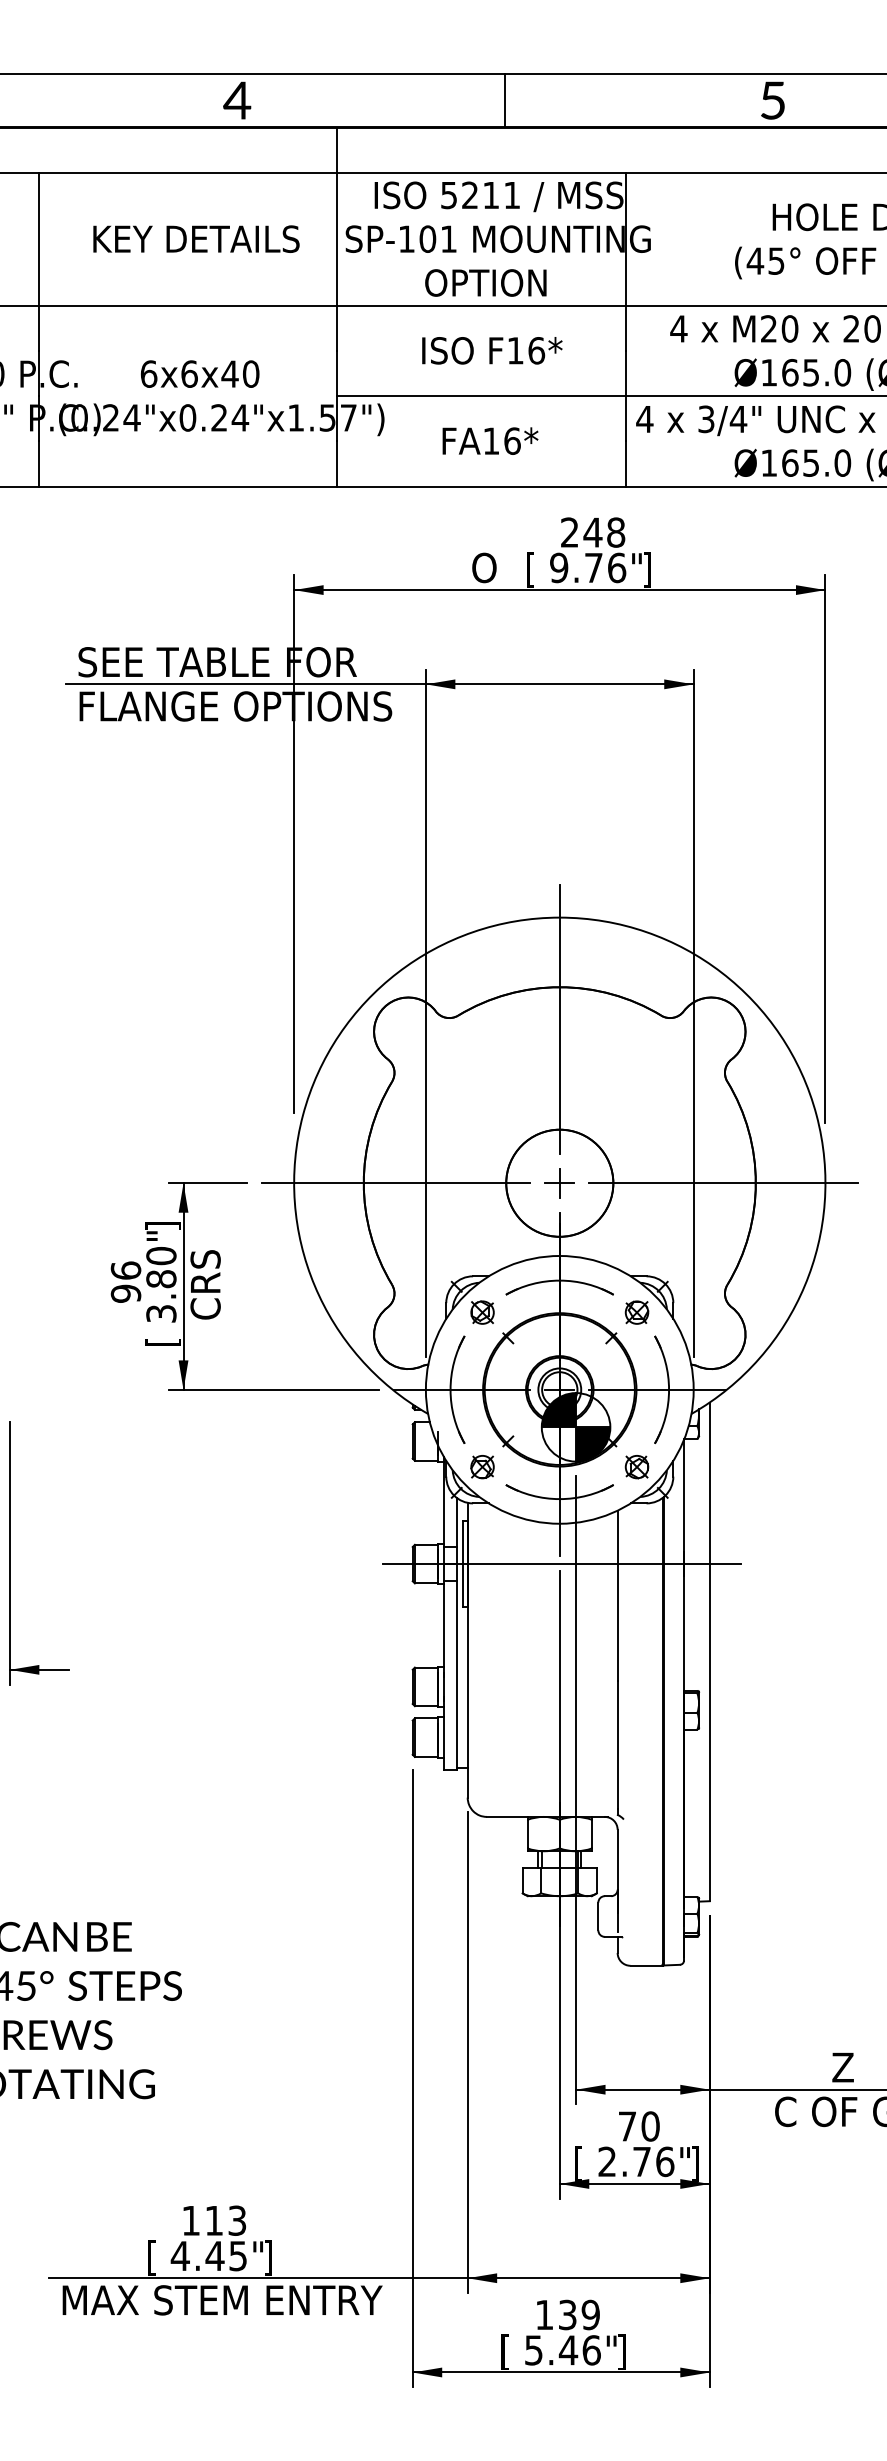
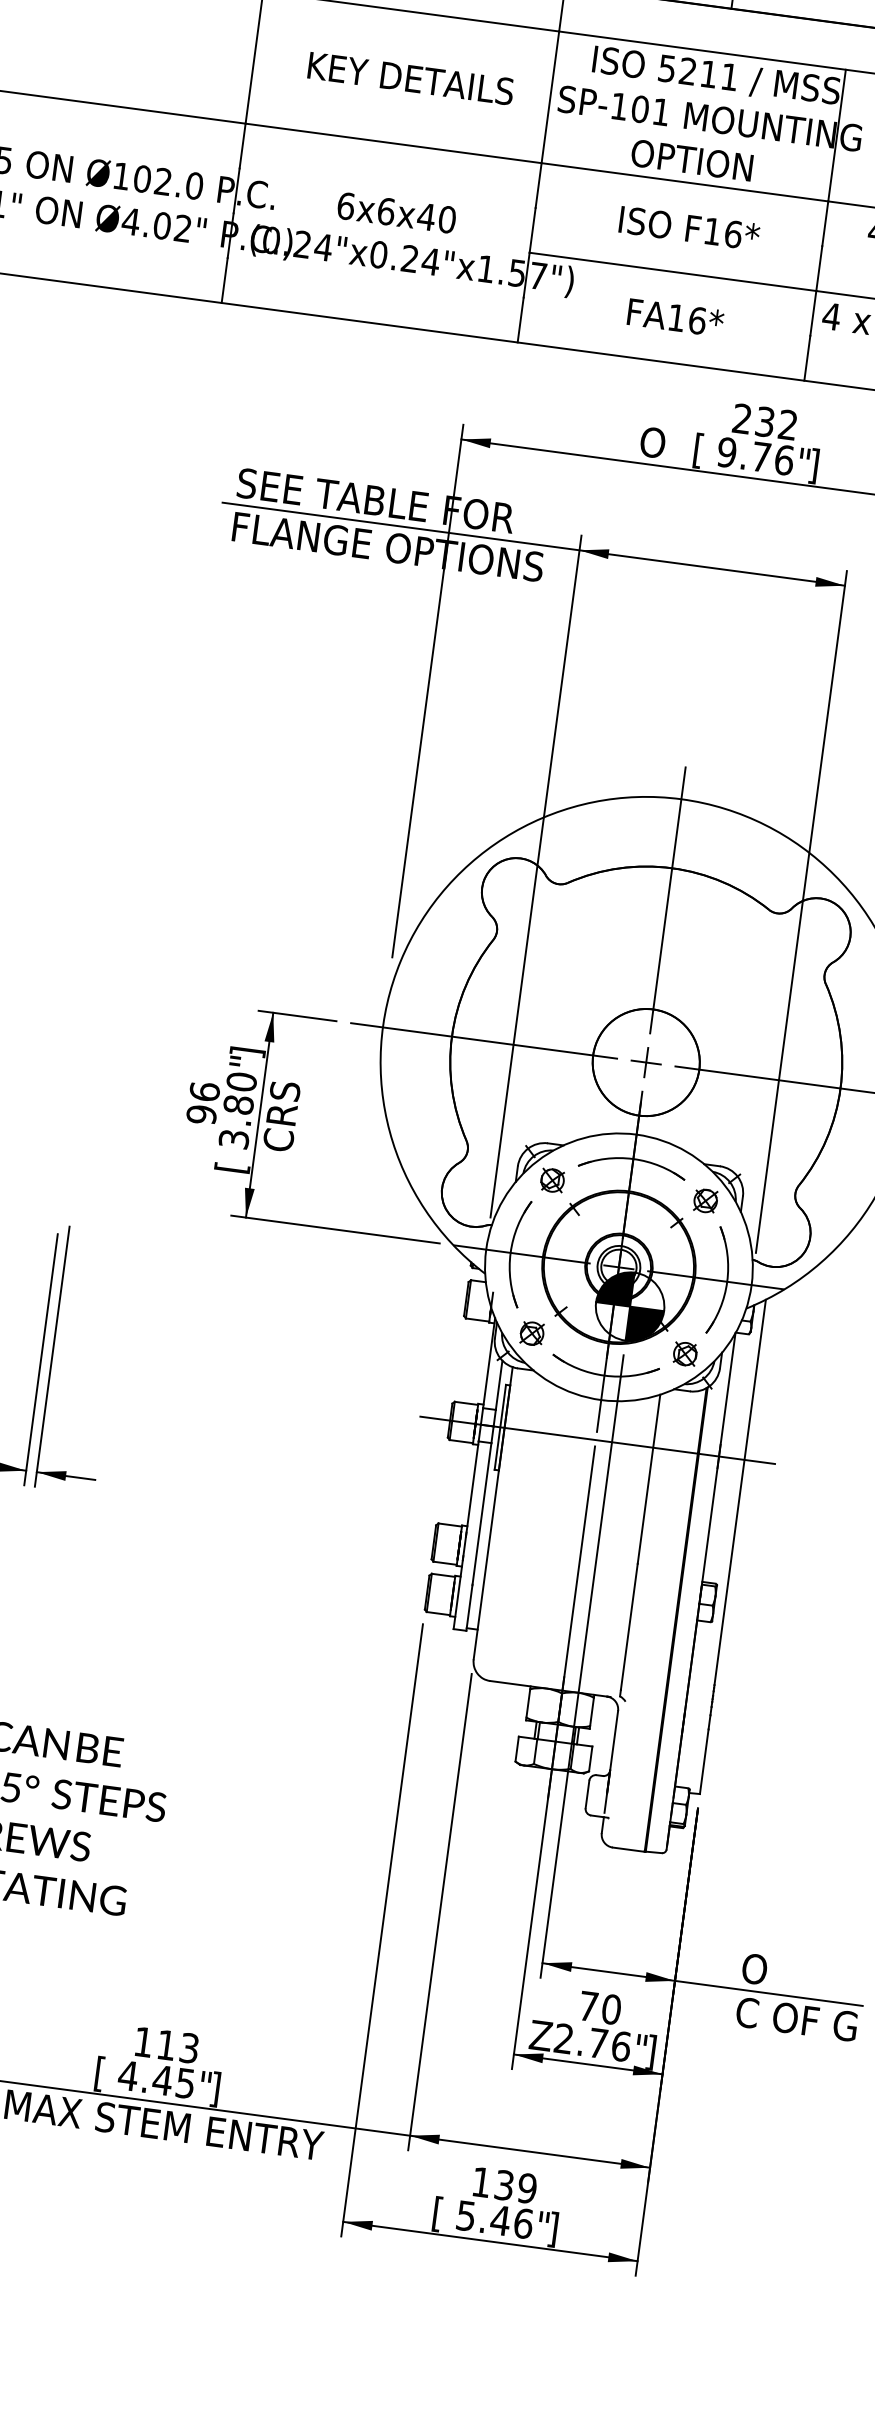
text: (604, 532) -> (776, 423), 248 -> 232
text: (814, 2067) -> (781, 1972), Z -> O
text: (583, 2163) -> (540, 2037), [ -> Z

